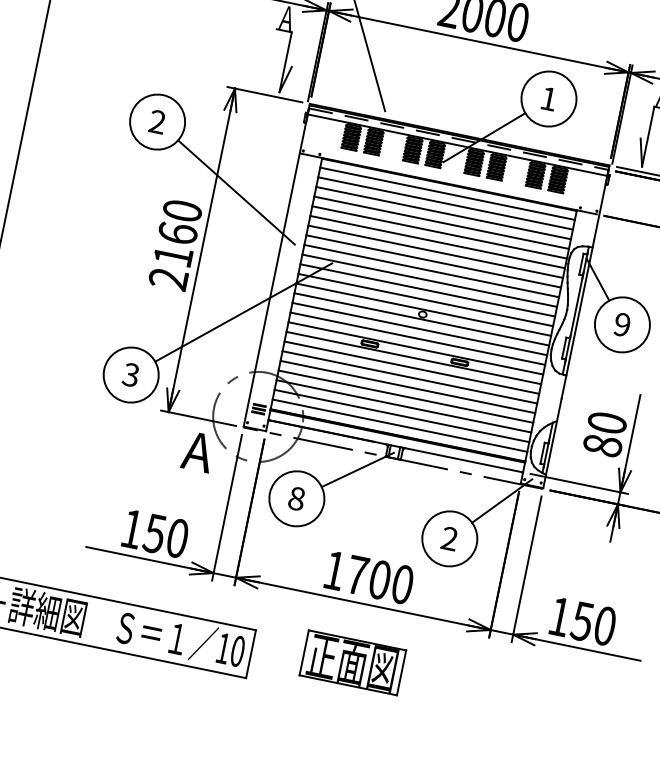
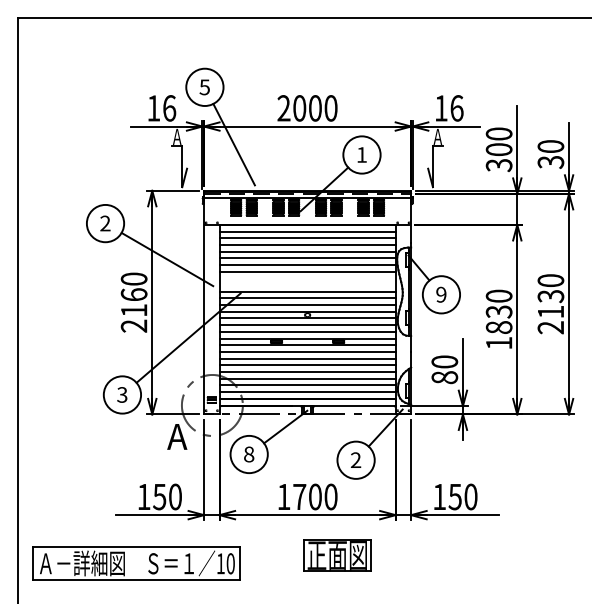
line: (433, 261) -> (307, 278), removed
line: (431, 271) -> (307, 285), removed
part: (352, 662) -> (337, 555), moved

